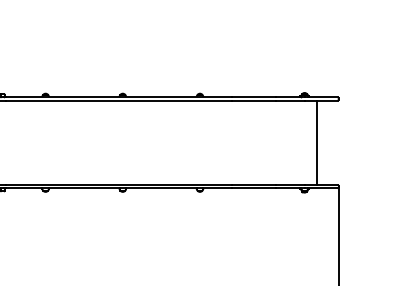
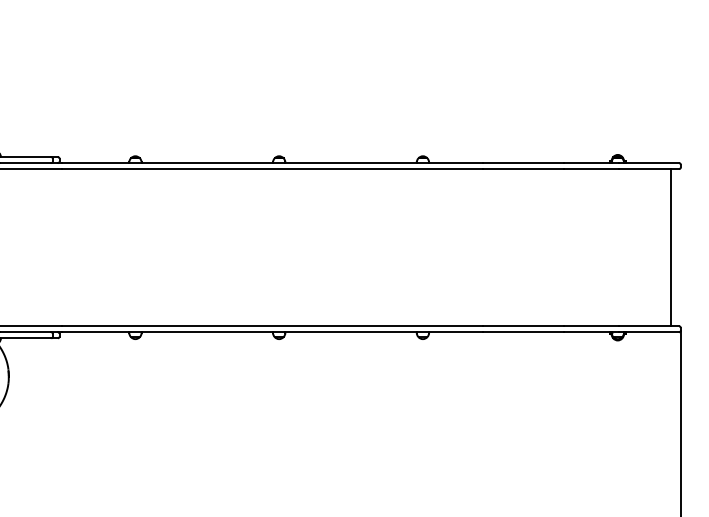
line: (317, 142) -> (671, 247), moved

